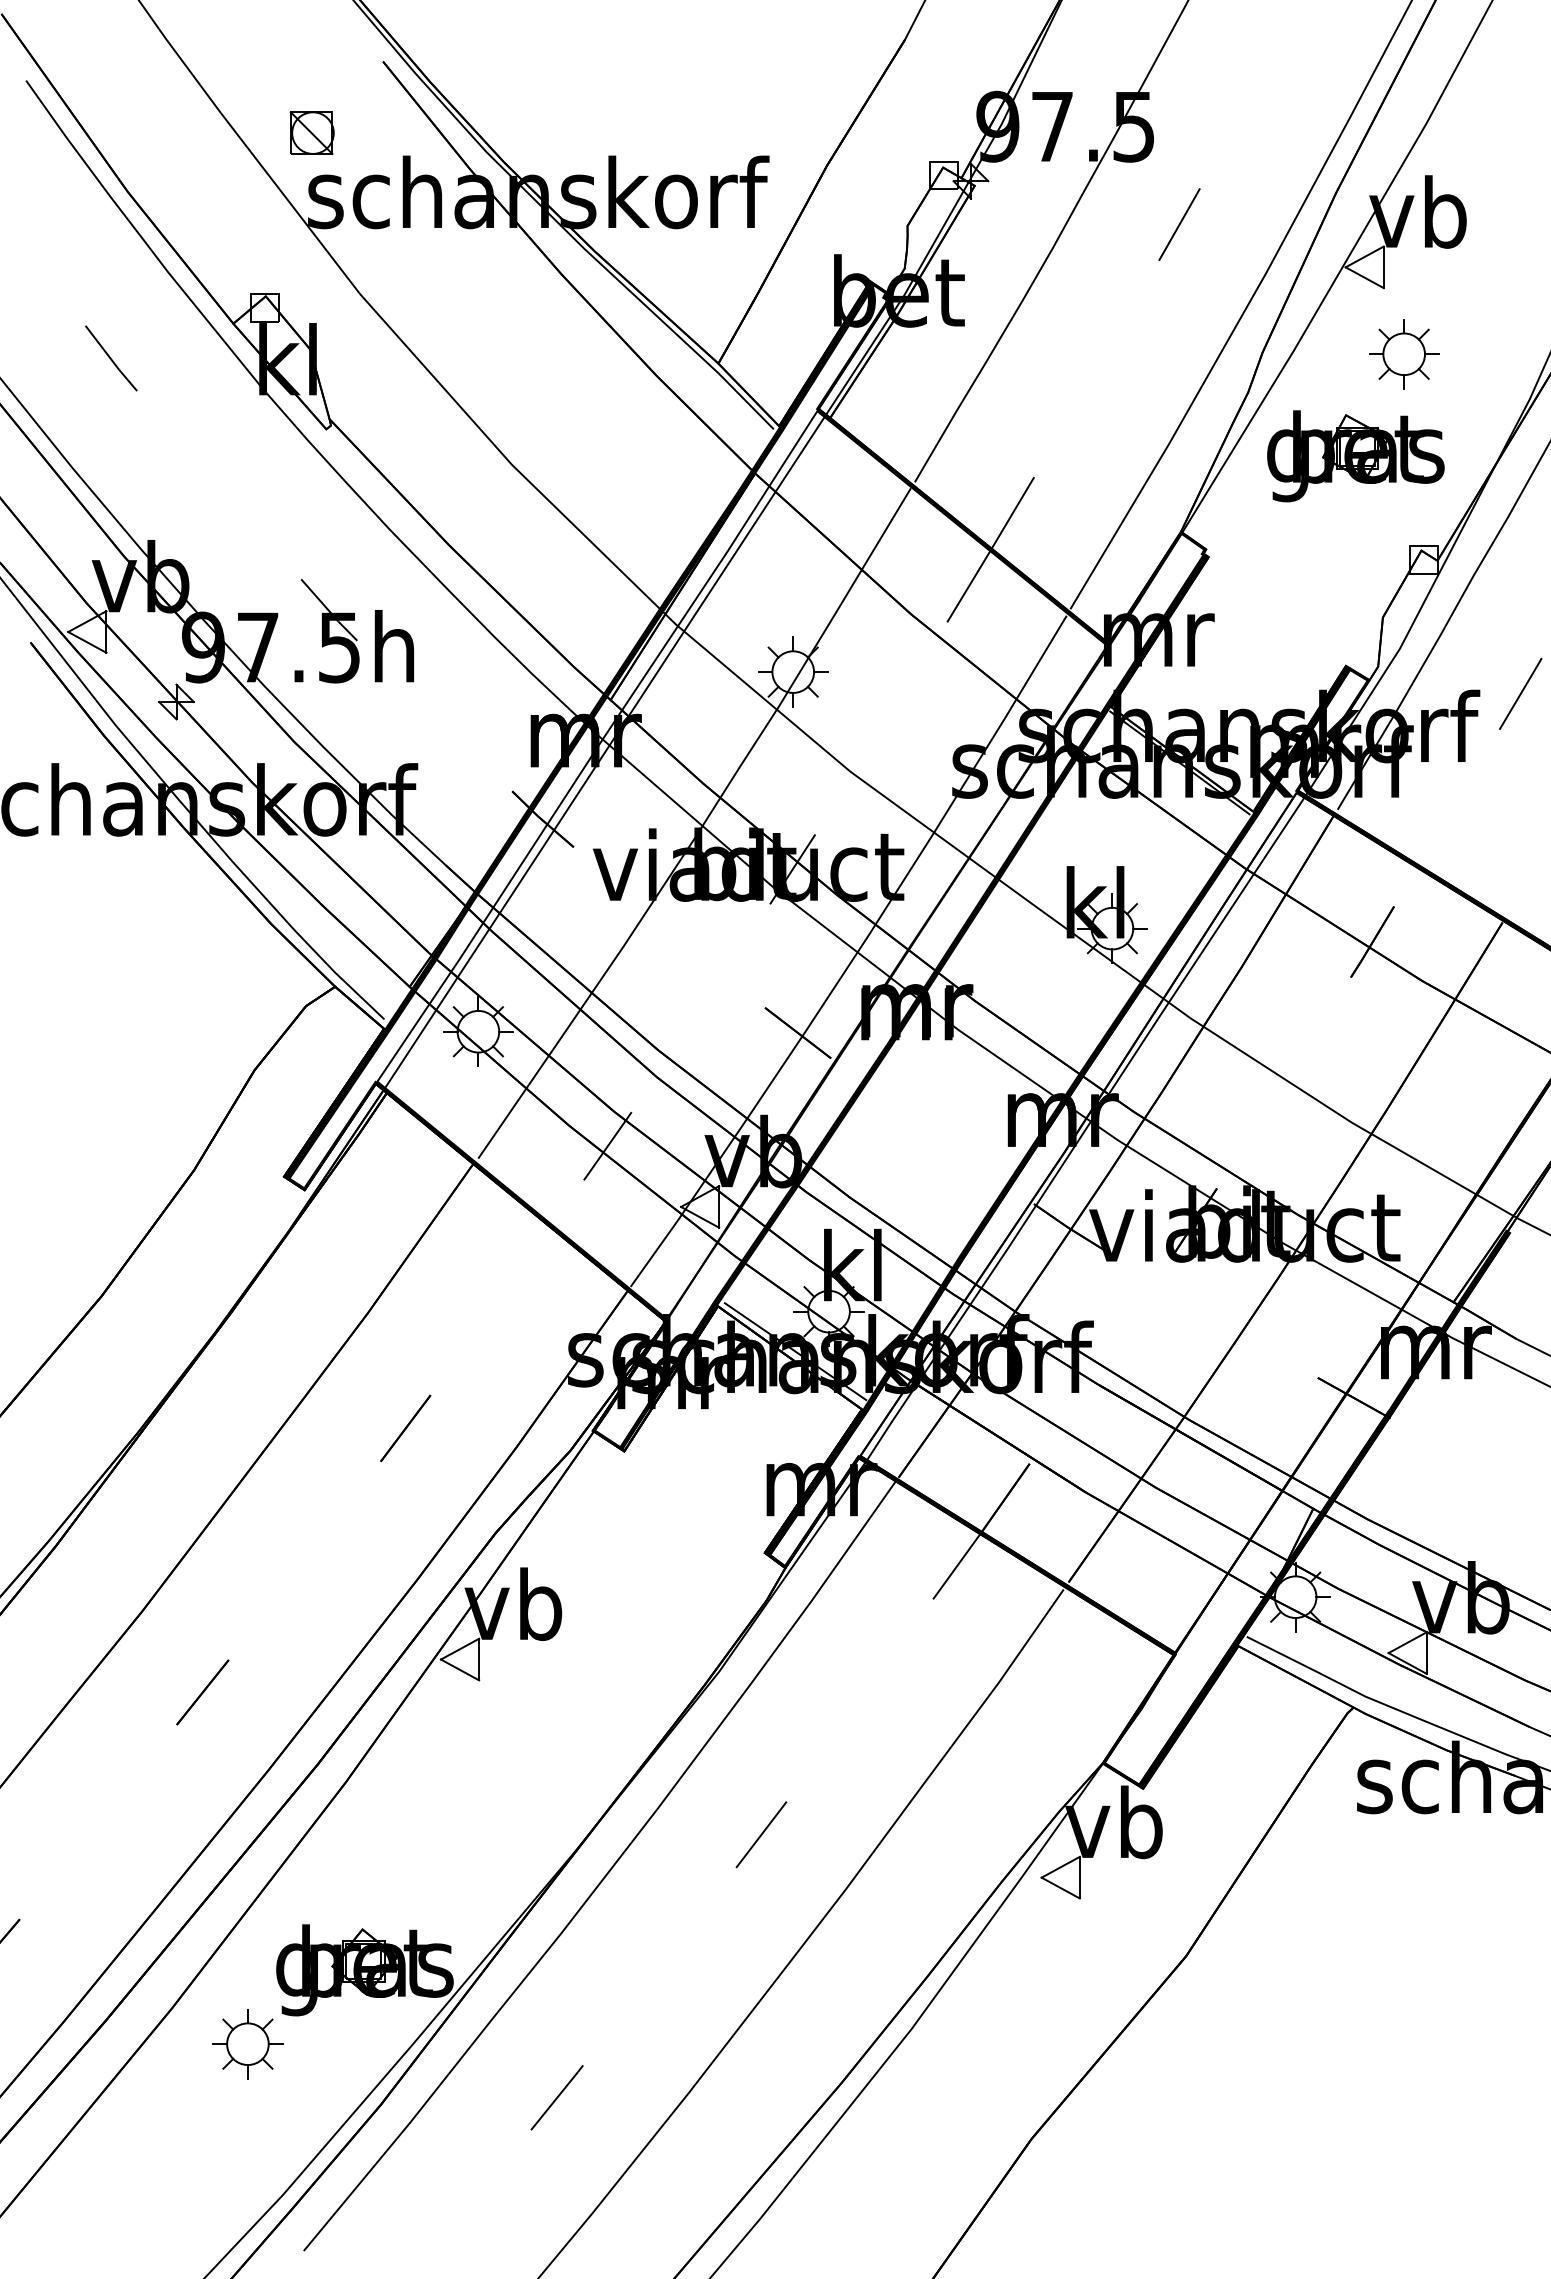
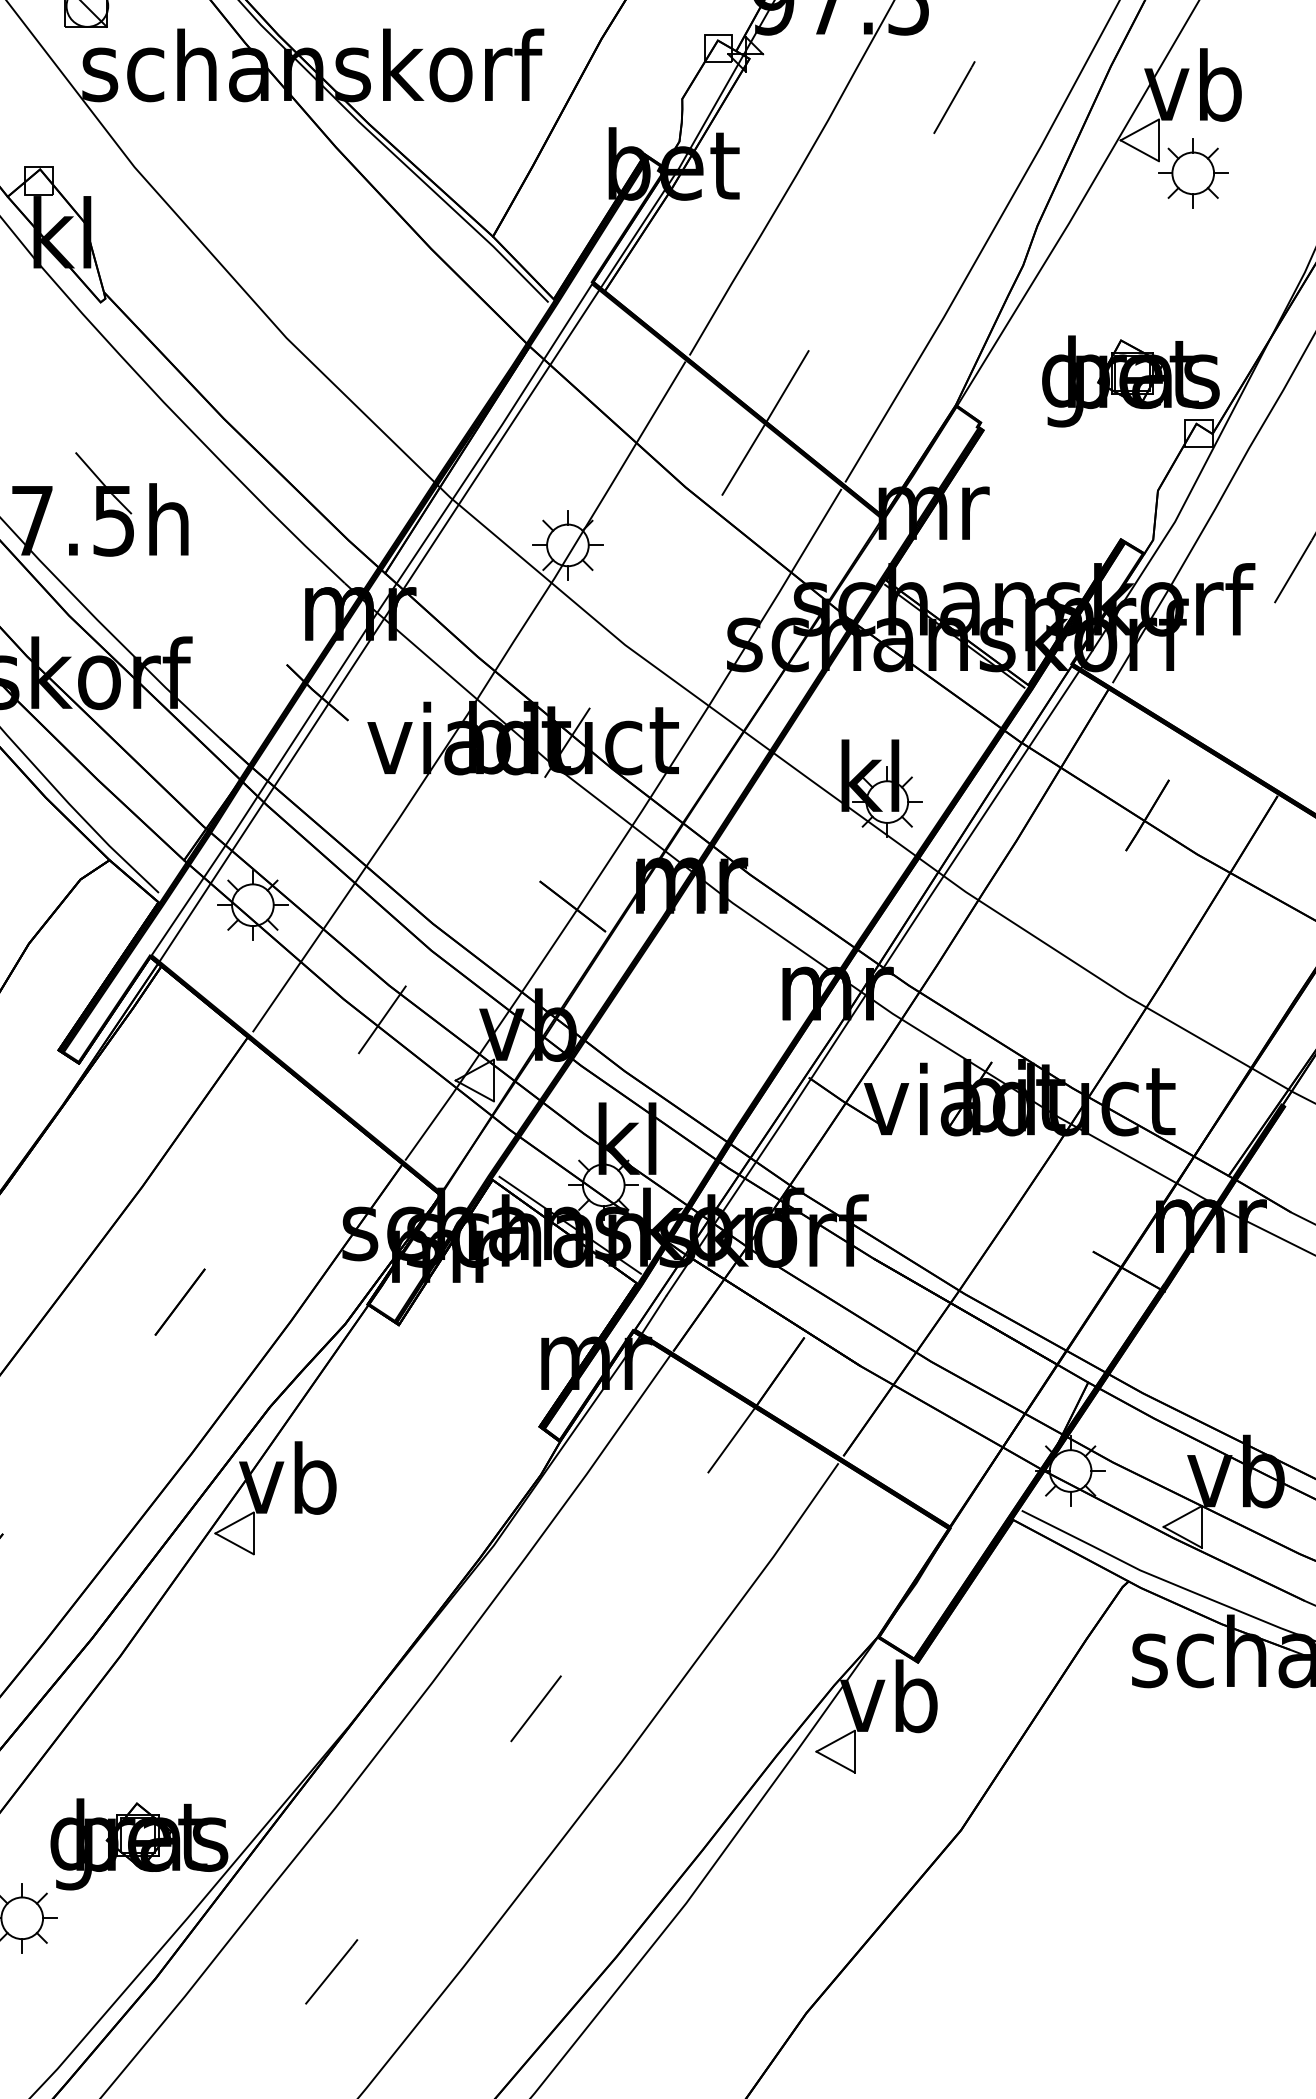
part: (1404, 354) -> (1193, 173), moved
part: (1355, 456) -> (1130, 381), moved

